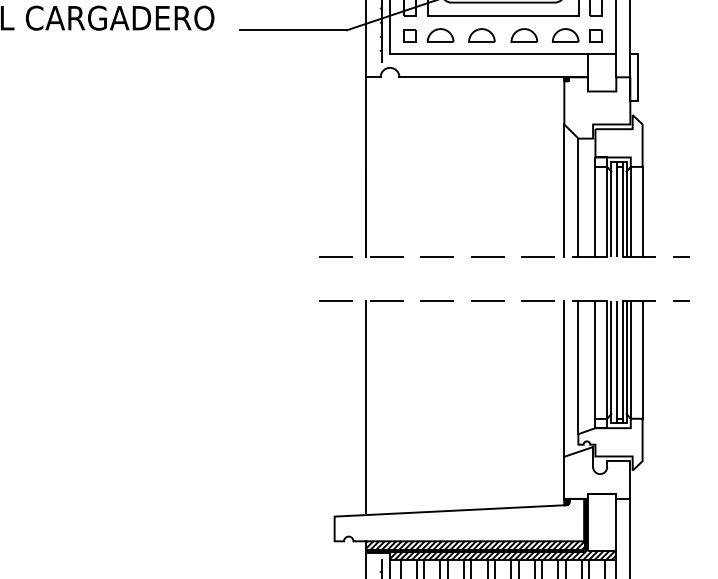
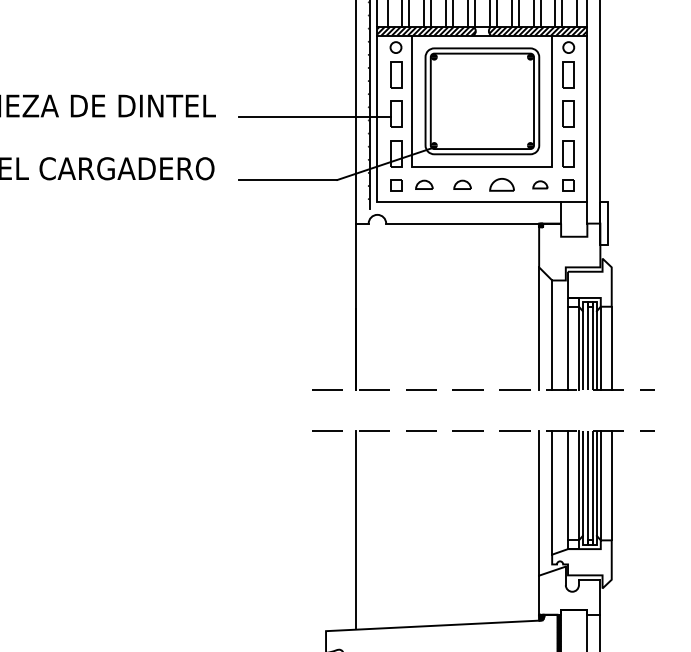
part: (440, 35) -> (424, 184), size x0.7
part: (481, 35) -> (462, 184), size x0.7
part: (565, 35) -> (540, 184), size x0.6

